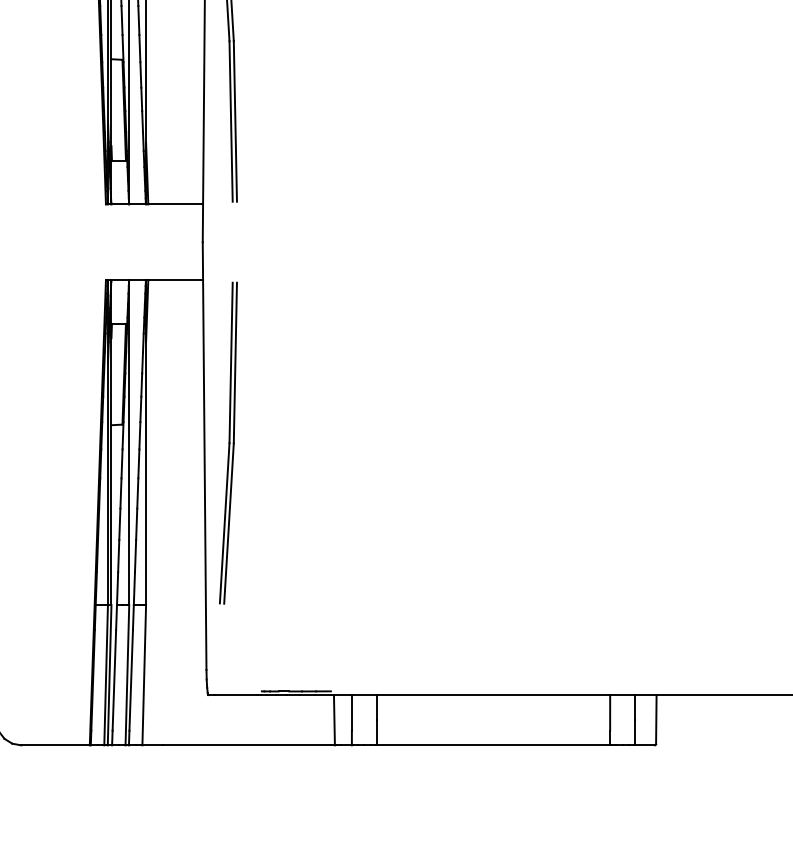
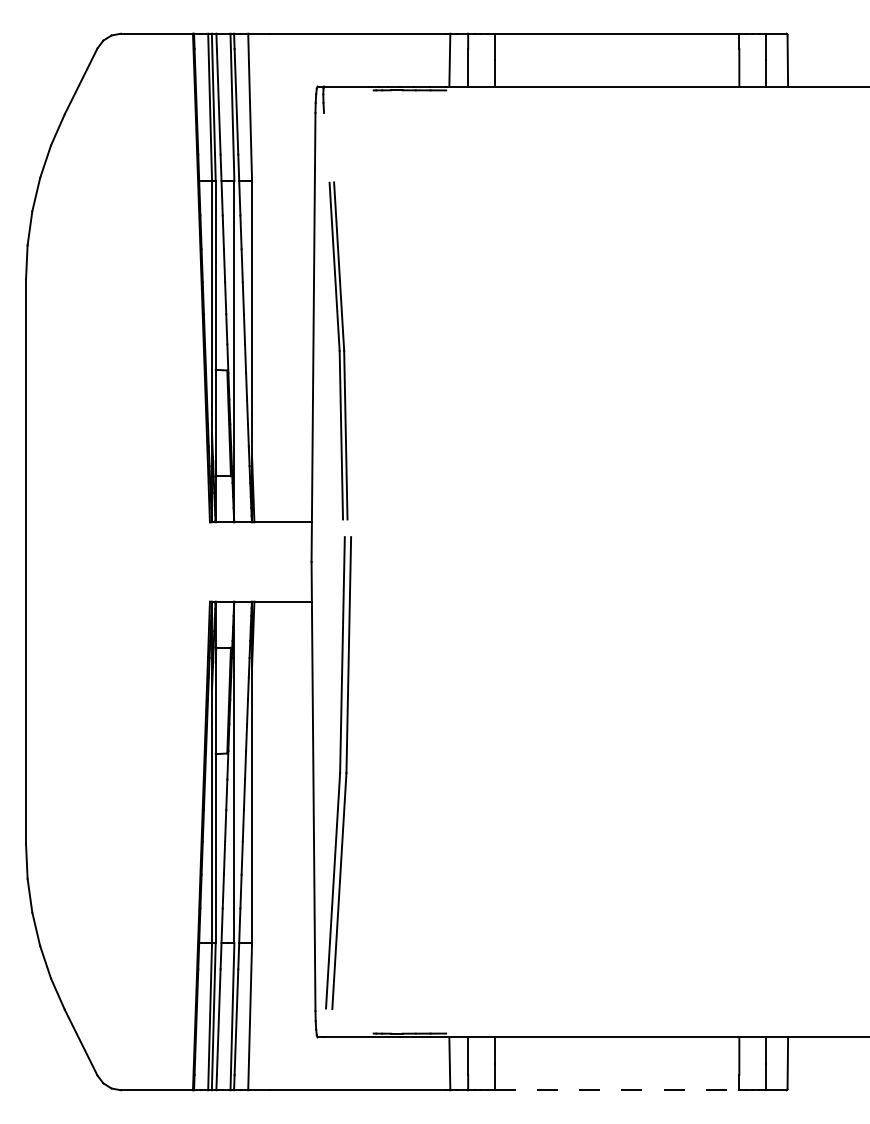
part: (228, 442) -> (338, 772), size x1.4
line: (494, 745) -> (617, 1090), solid -> dashed

